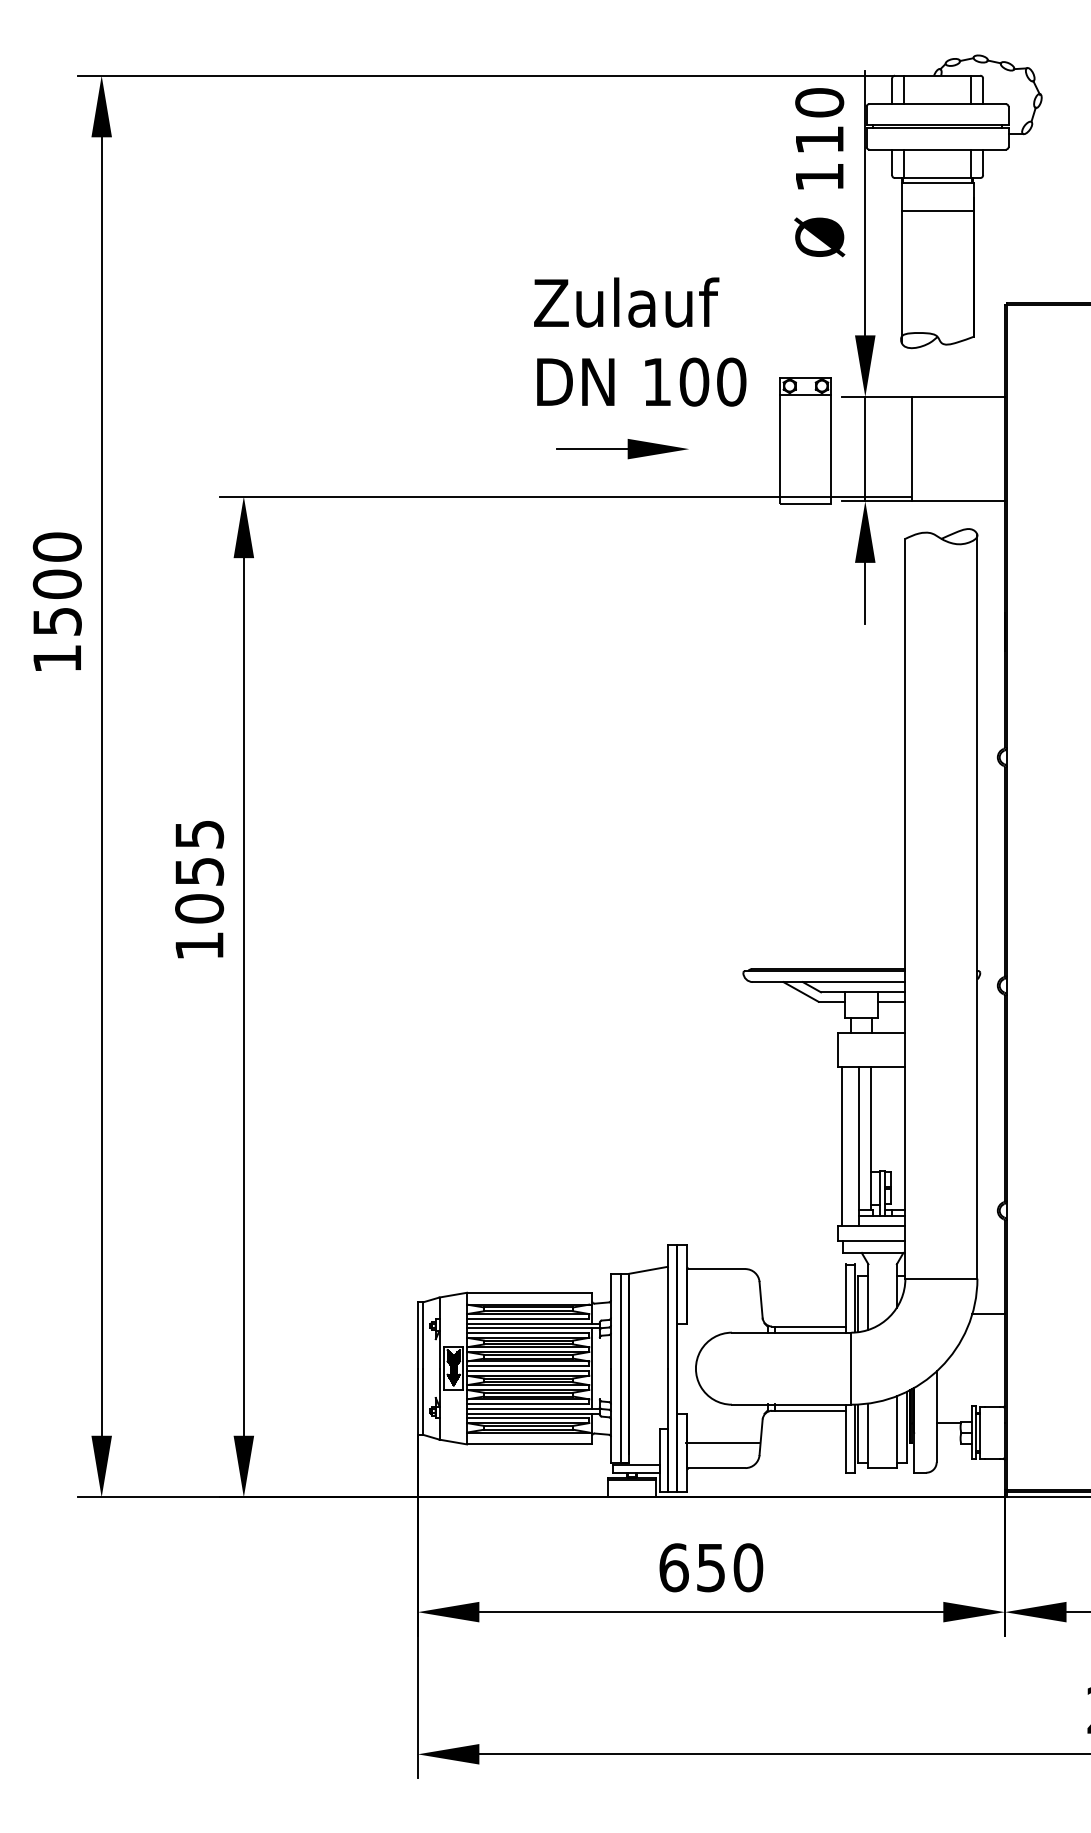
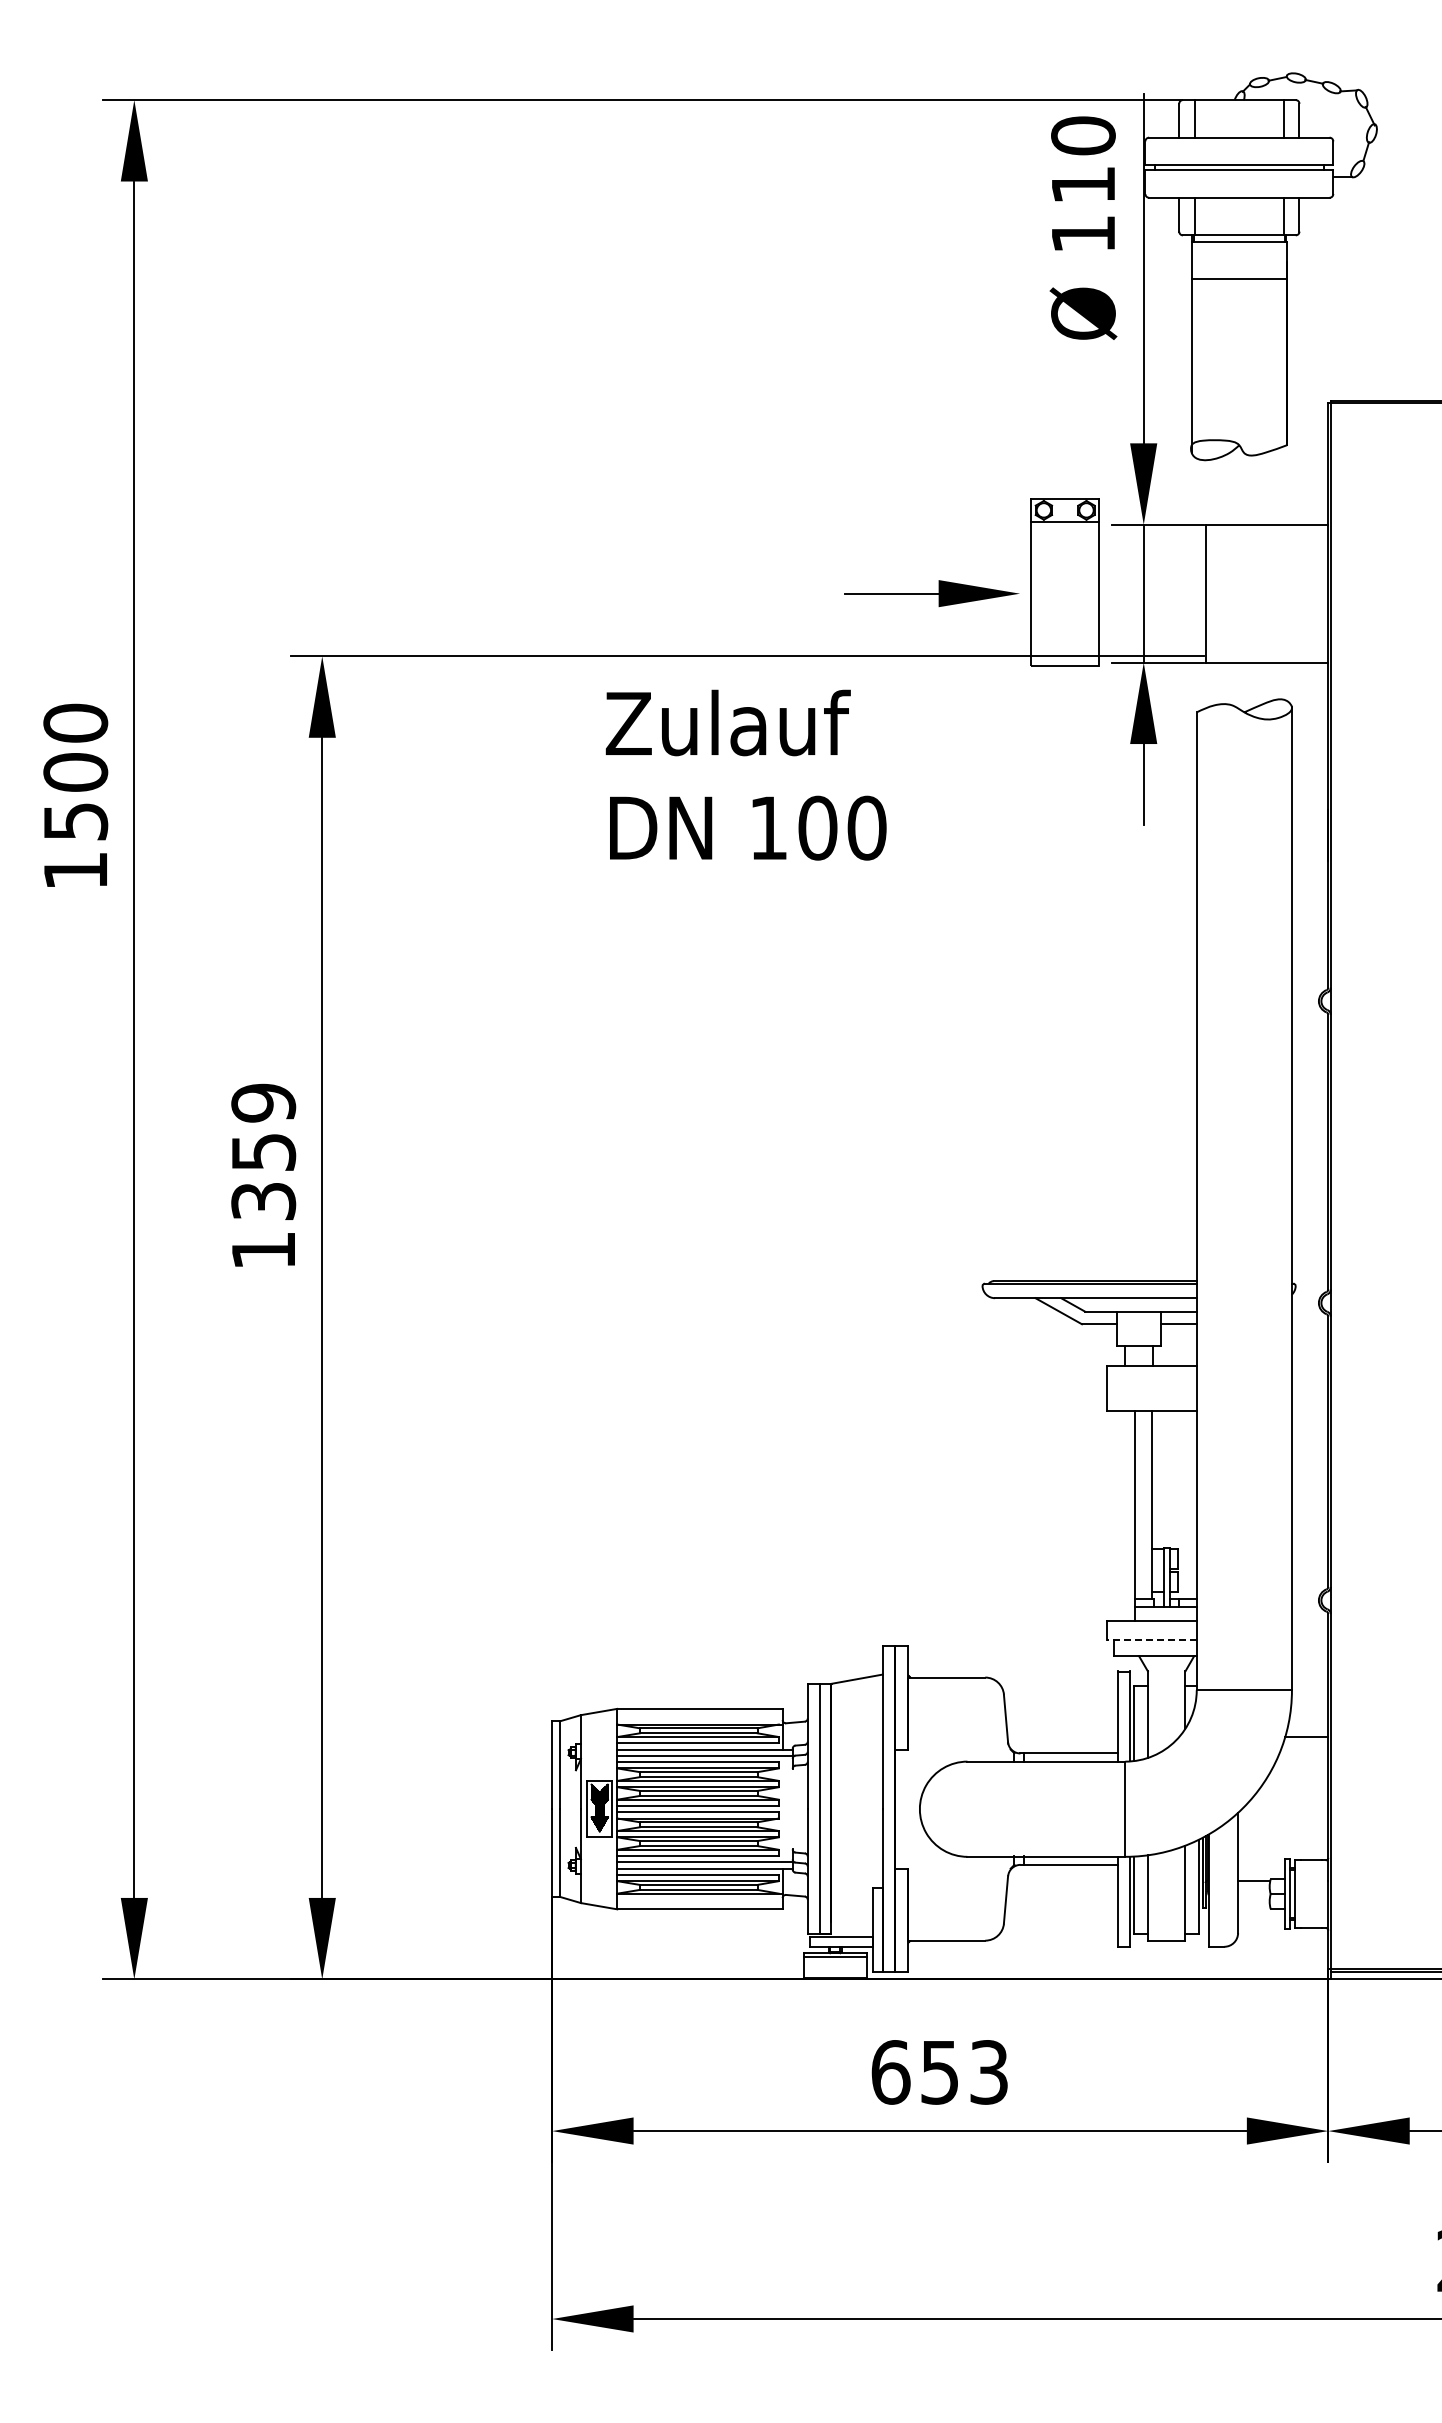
text: (639, 341) -> (745, 774), moved
part: (622, 448) -> (931, 593), moved
text: (199, 871) -> (263, 1151), 1055 -> 1359
line: (841, 1146) -> (1112, 1515), removed
line: (871, 1240) -> (1151, 1639), solid -> dashed
line: (592, 1368) -> (782, 1808), removed
line: (722, 1442) -> (954, 1906), removed
text: (747, 1567) -> (988, 2072), 650 -> 653

